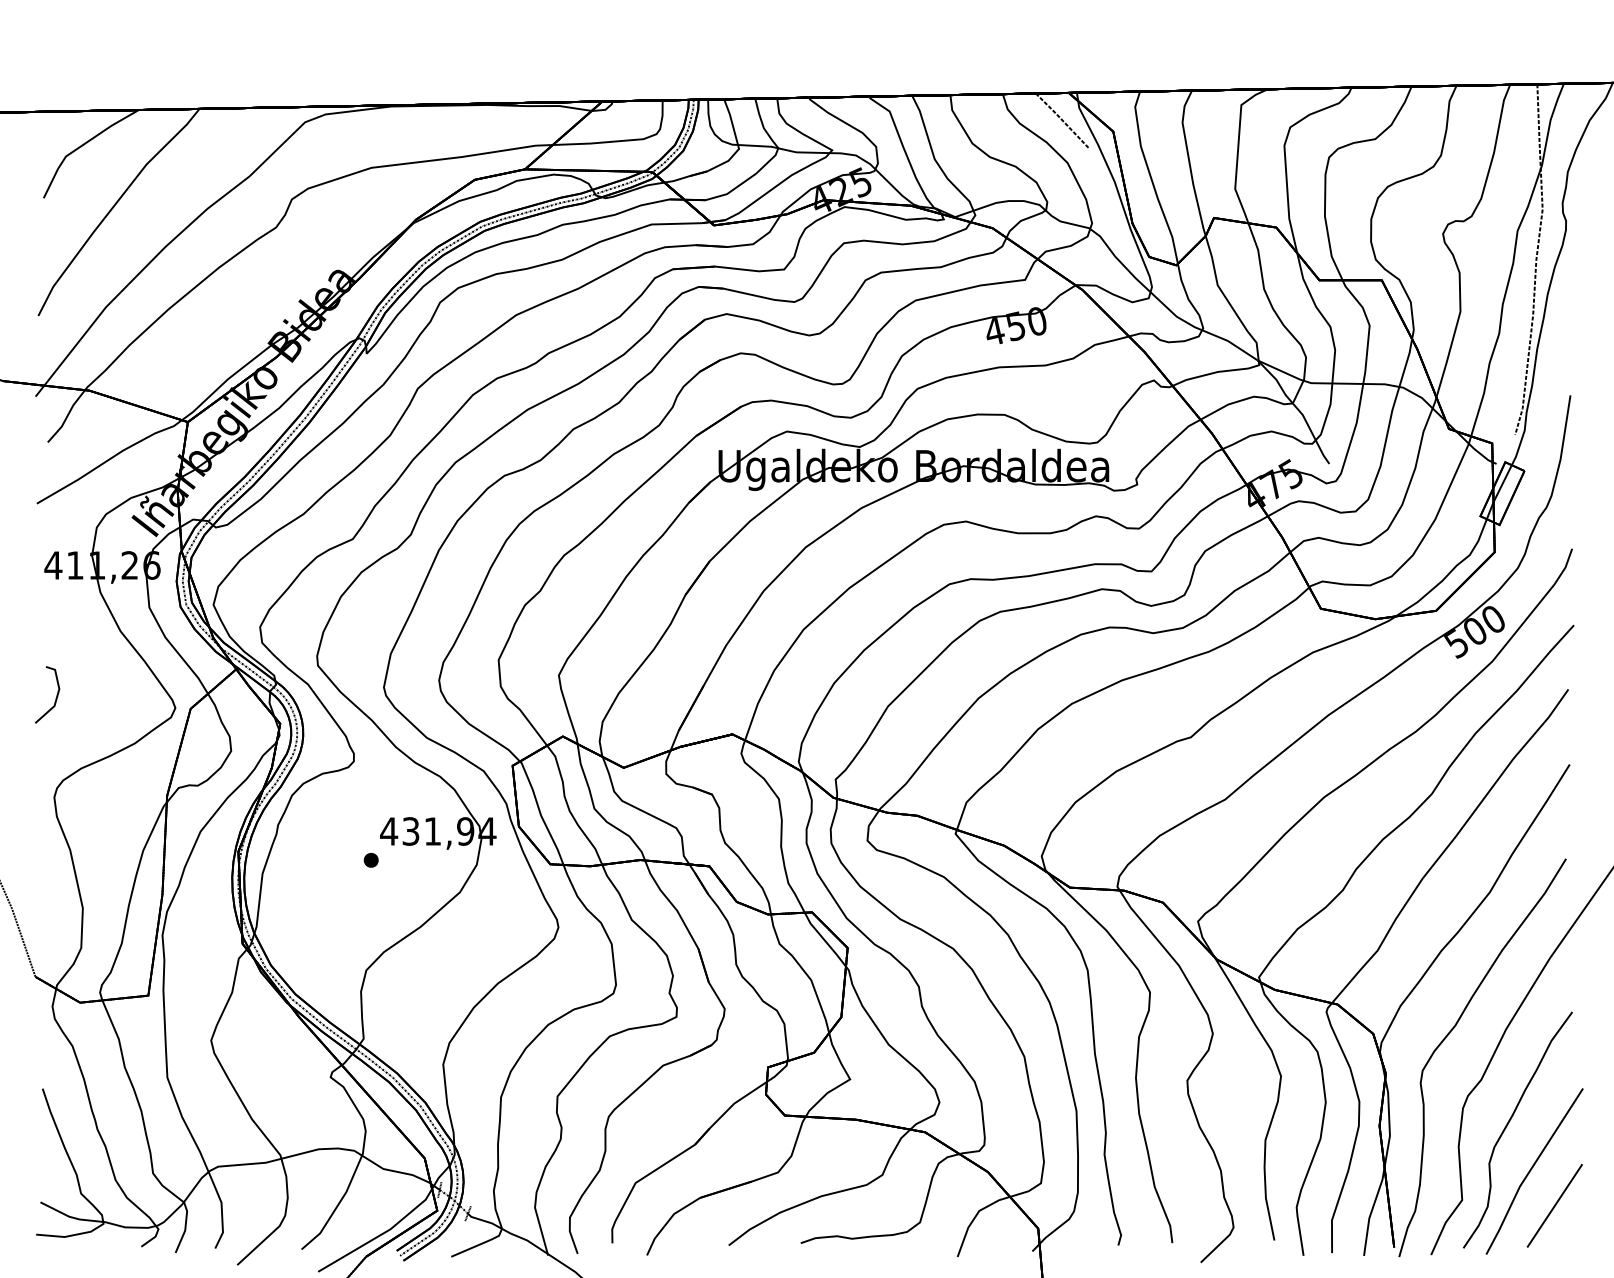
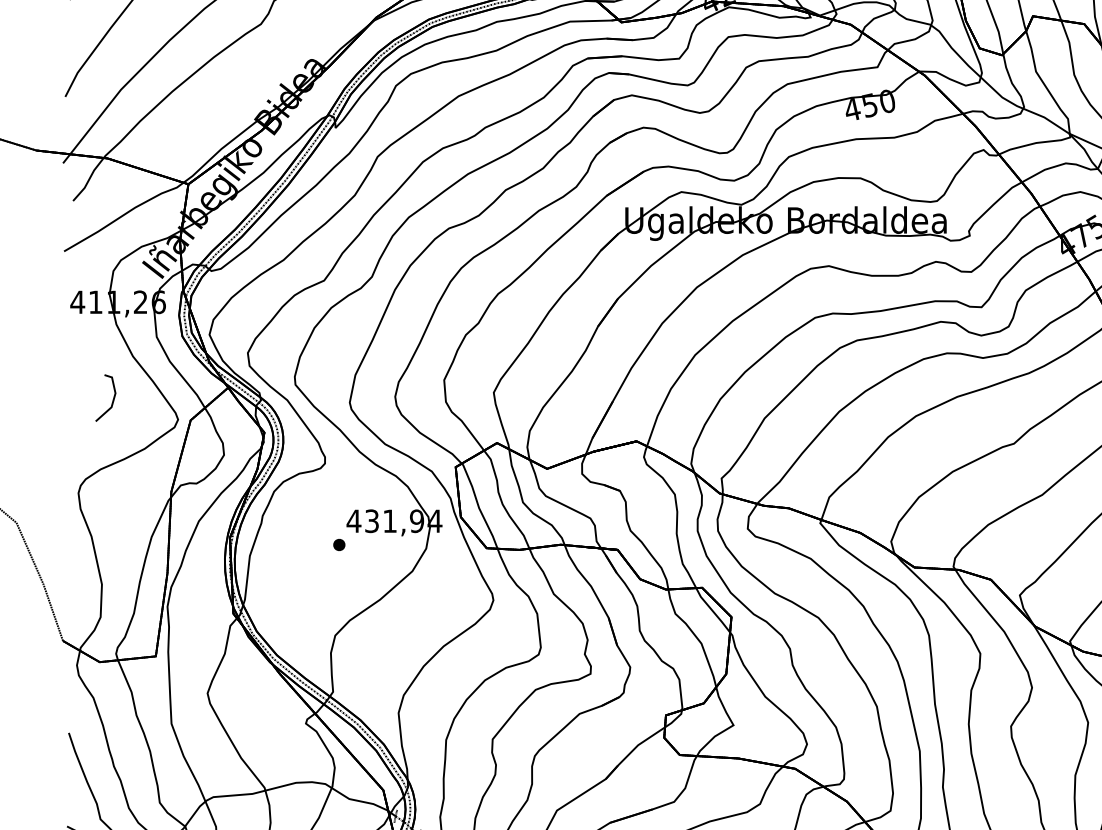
line: (55, 698) -> (112, 401), moved

